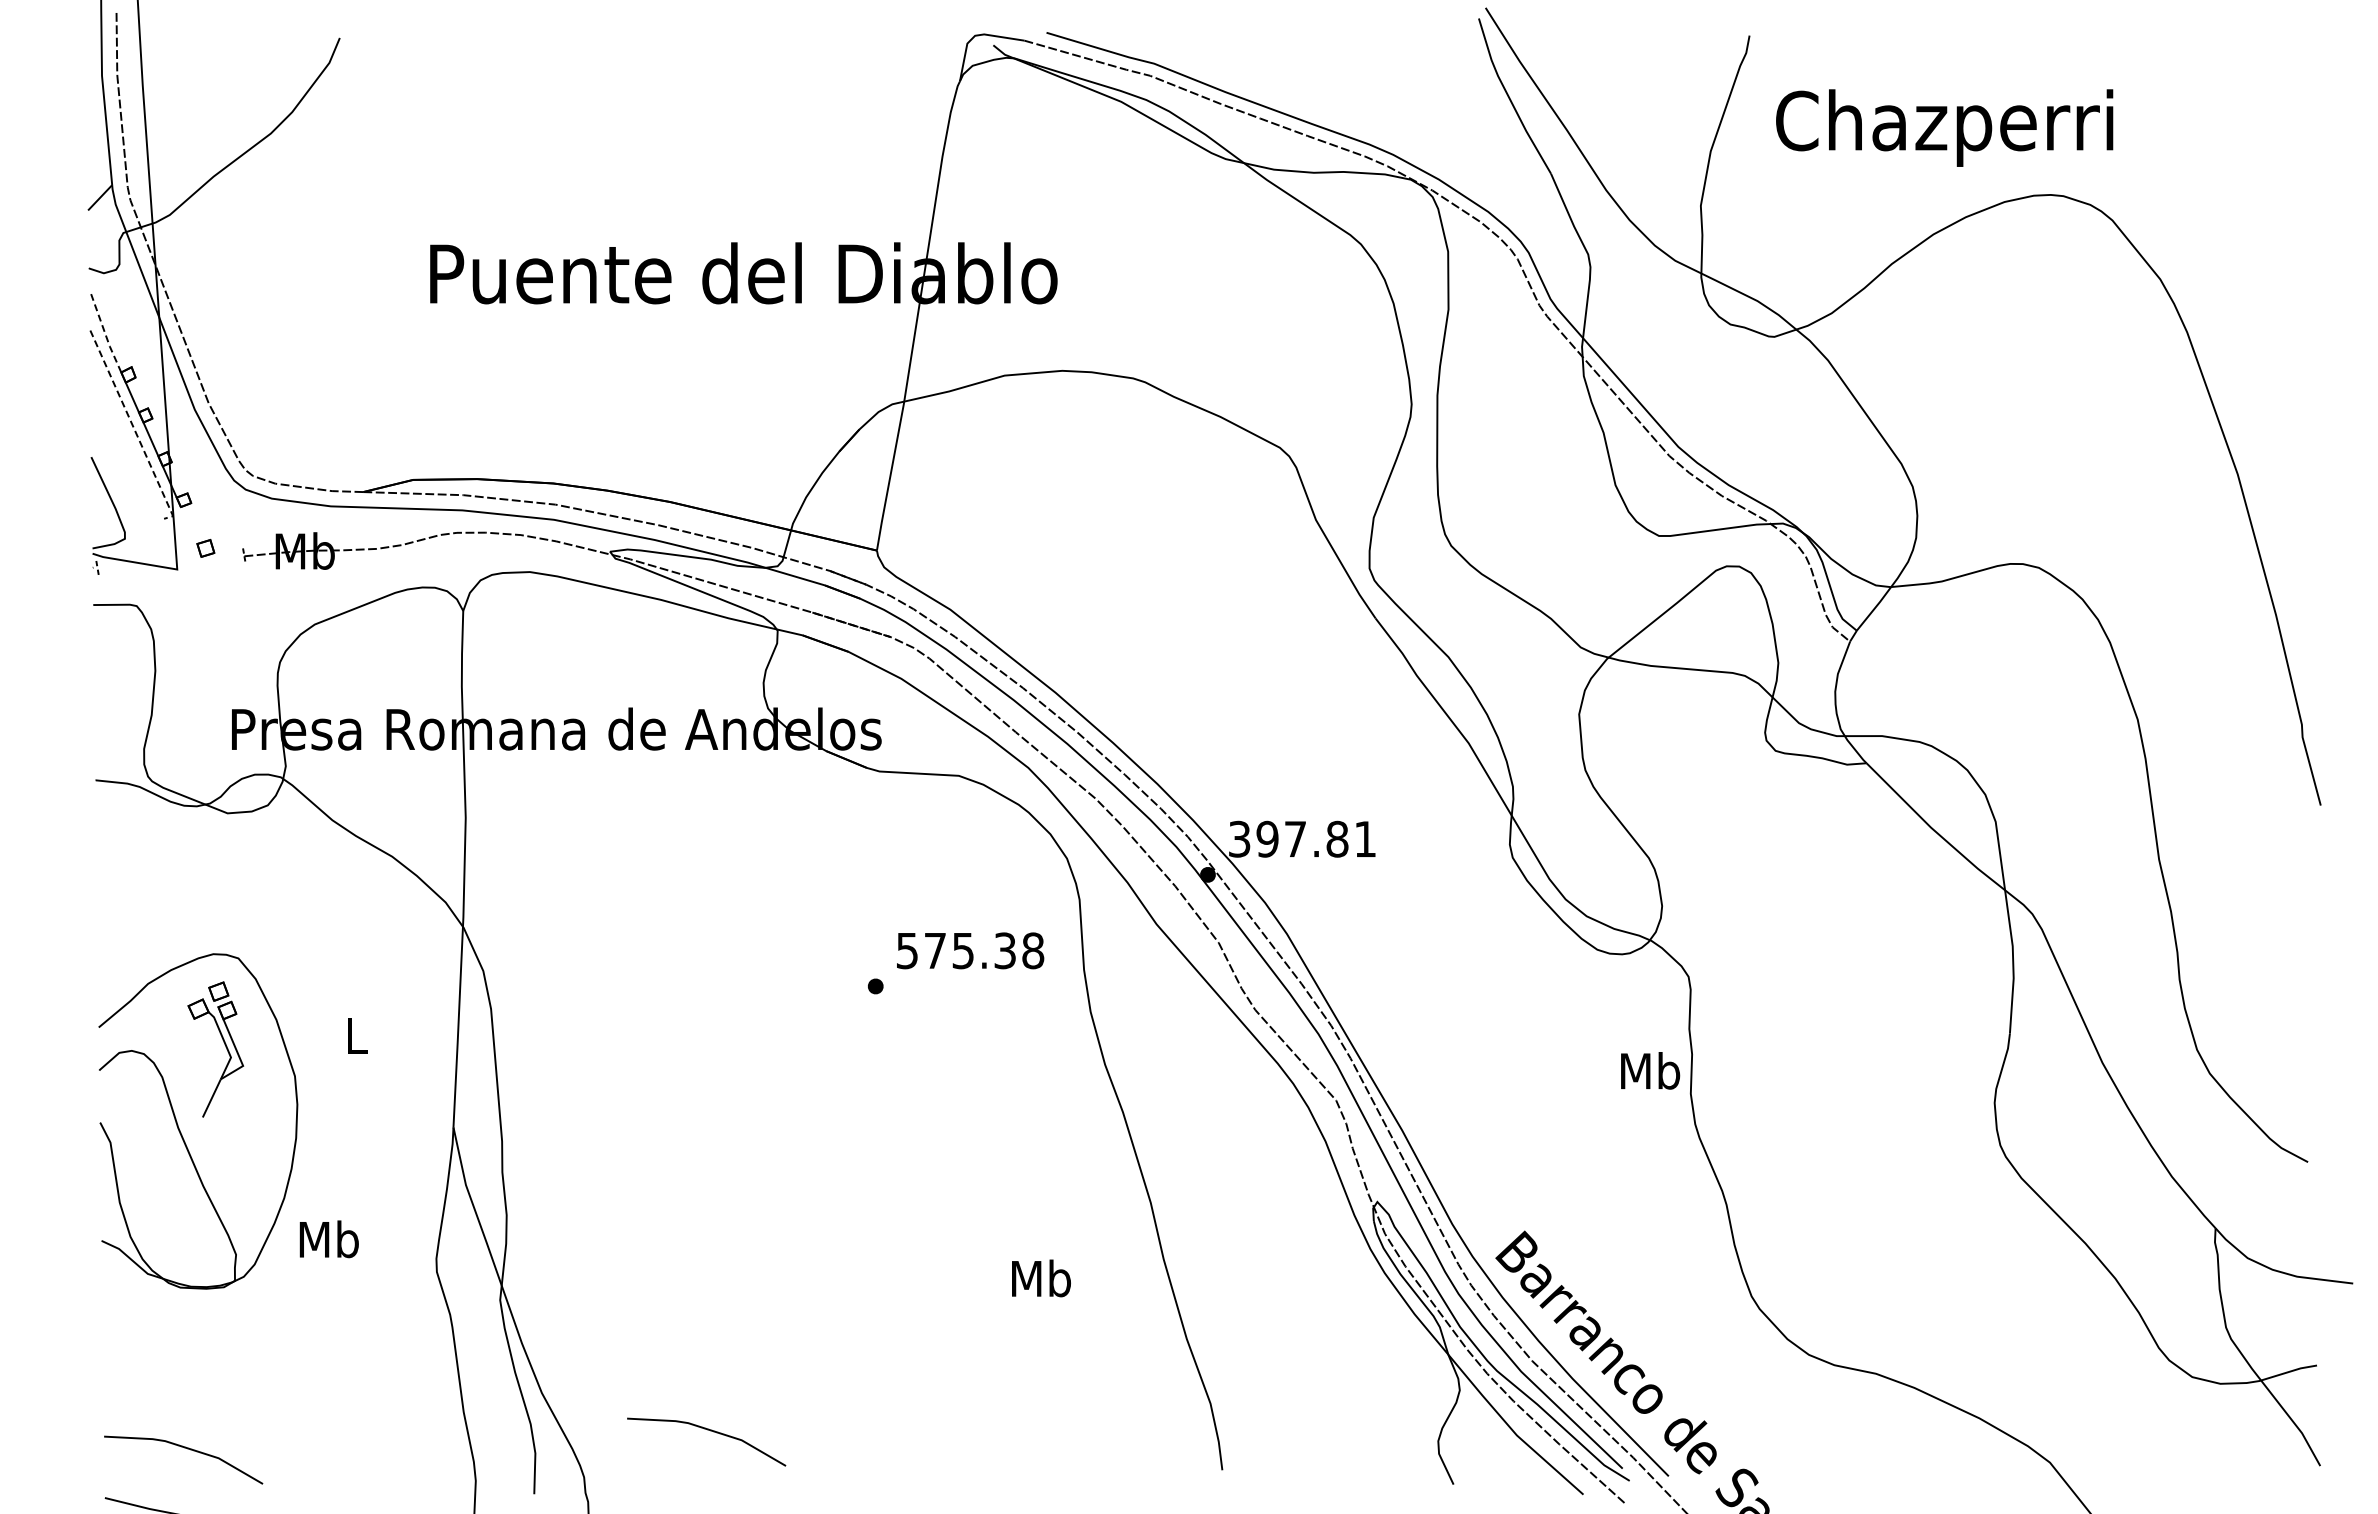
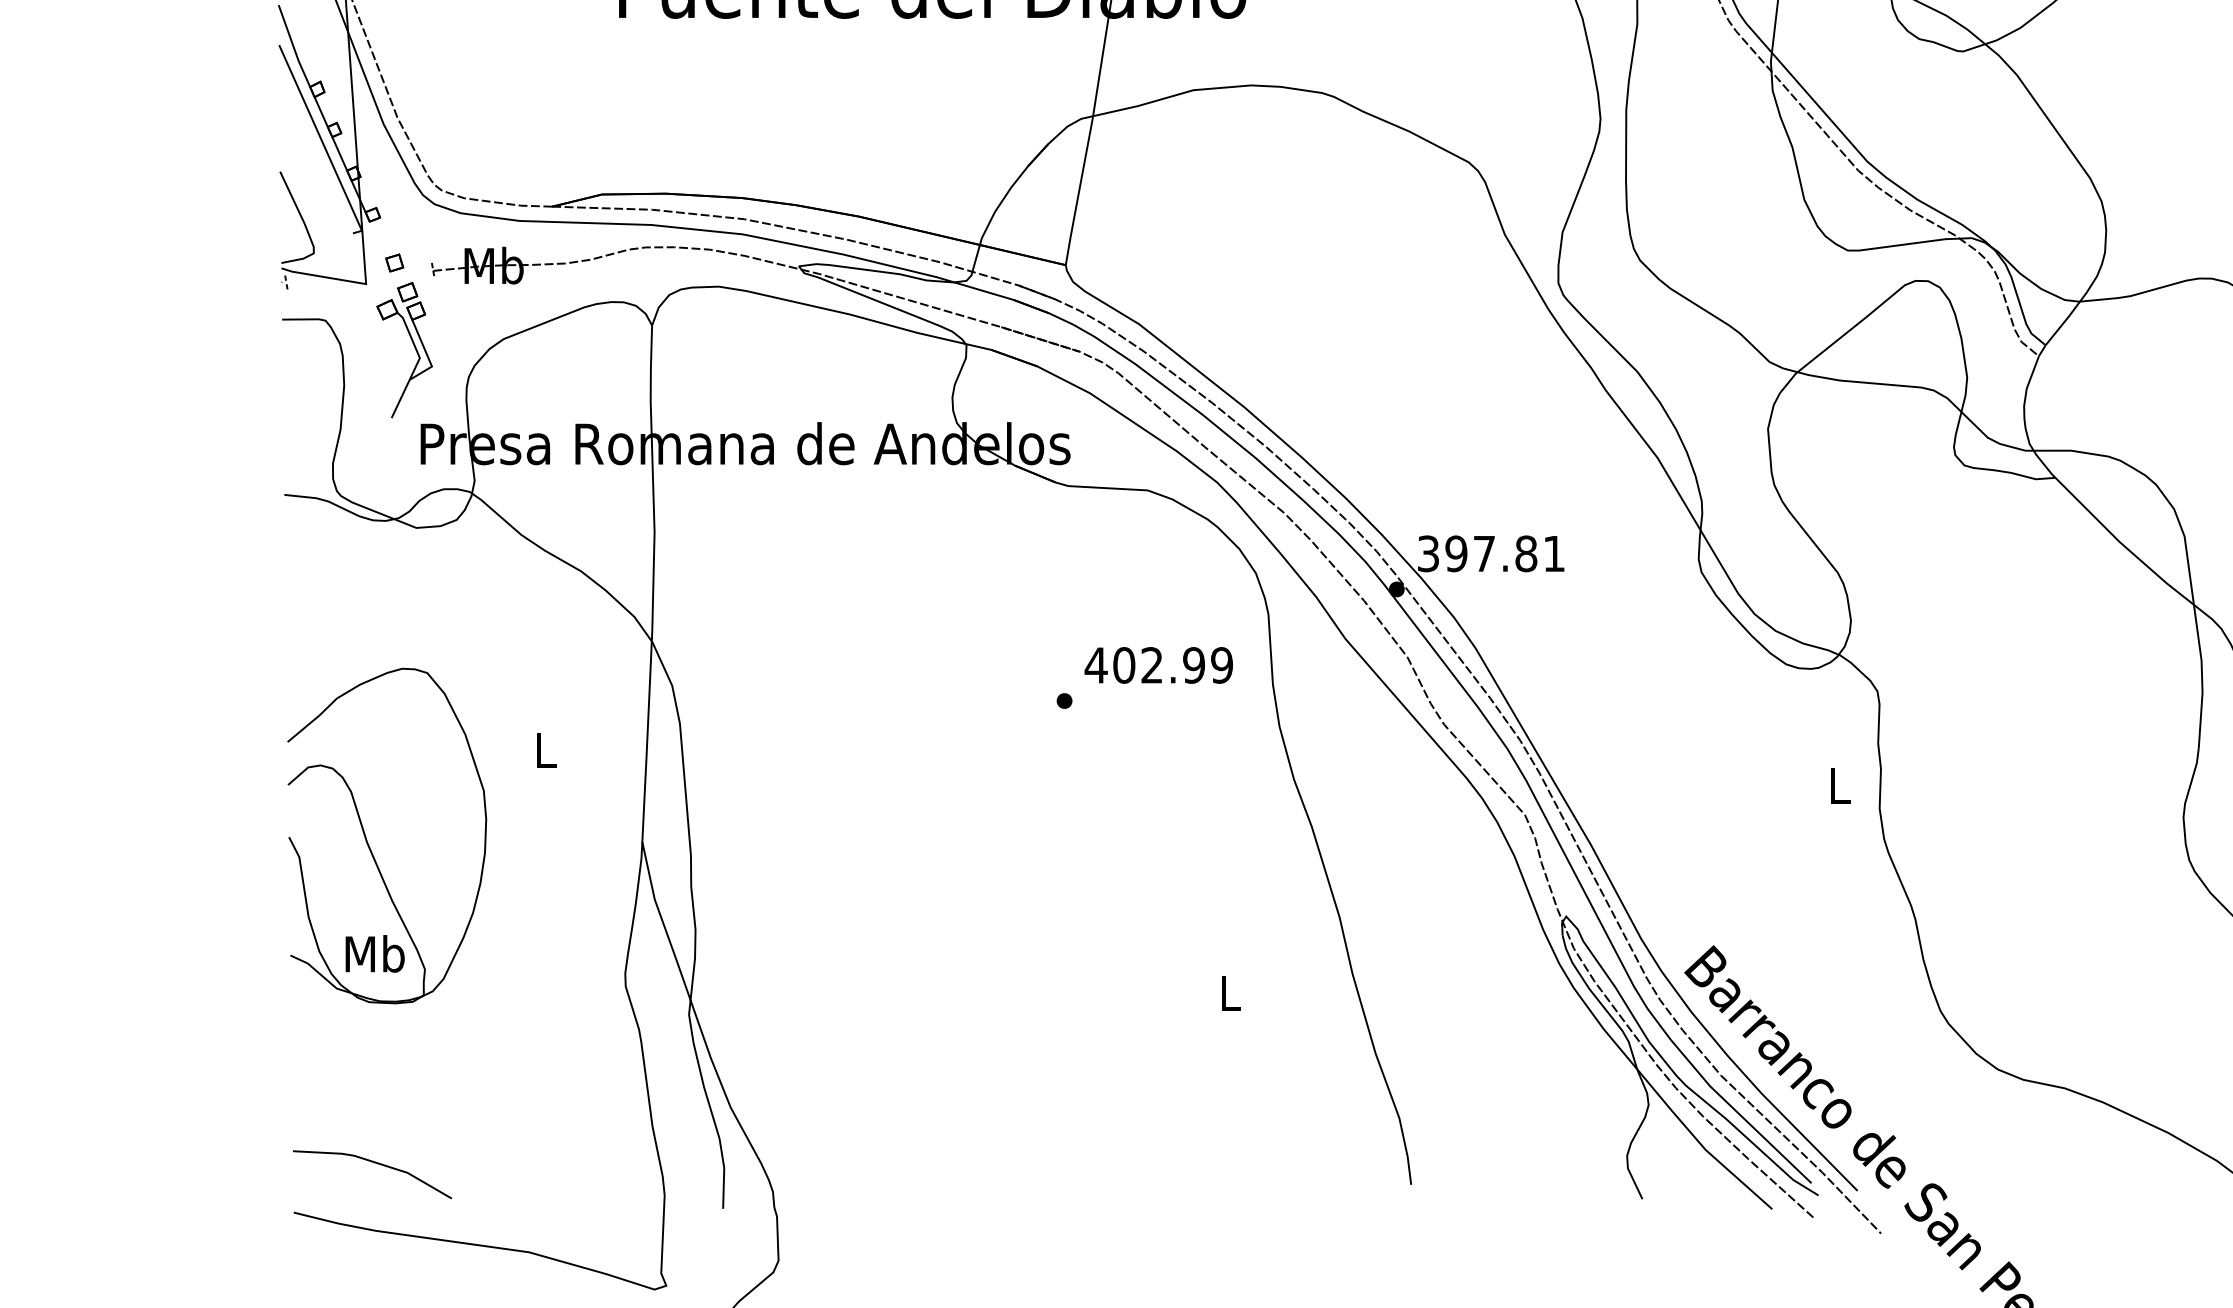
line: (104, 332) -> (293, 47), dashed -> solid
line: (134, 428) -> (323, 143), dashed -> solid
text: (969, 950) -> (1158, 665), 575.38 -> 402.99
part: (225, 1047) -> (414, 348), moved
text: (1650, 1070) -> (1839, 785), Mb -> L
text: (328, 1239) -> (374, 954), moved
text: (1041, 1278) -> (1230, 993), Mb -> L
curve: (710, 1431) -> (899, 1146), removed

